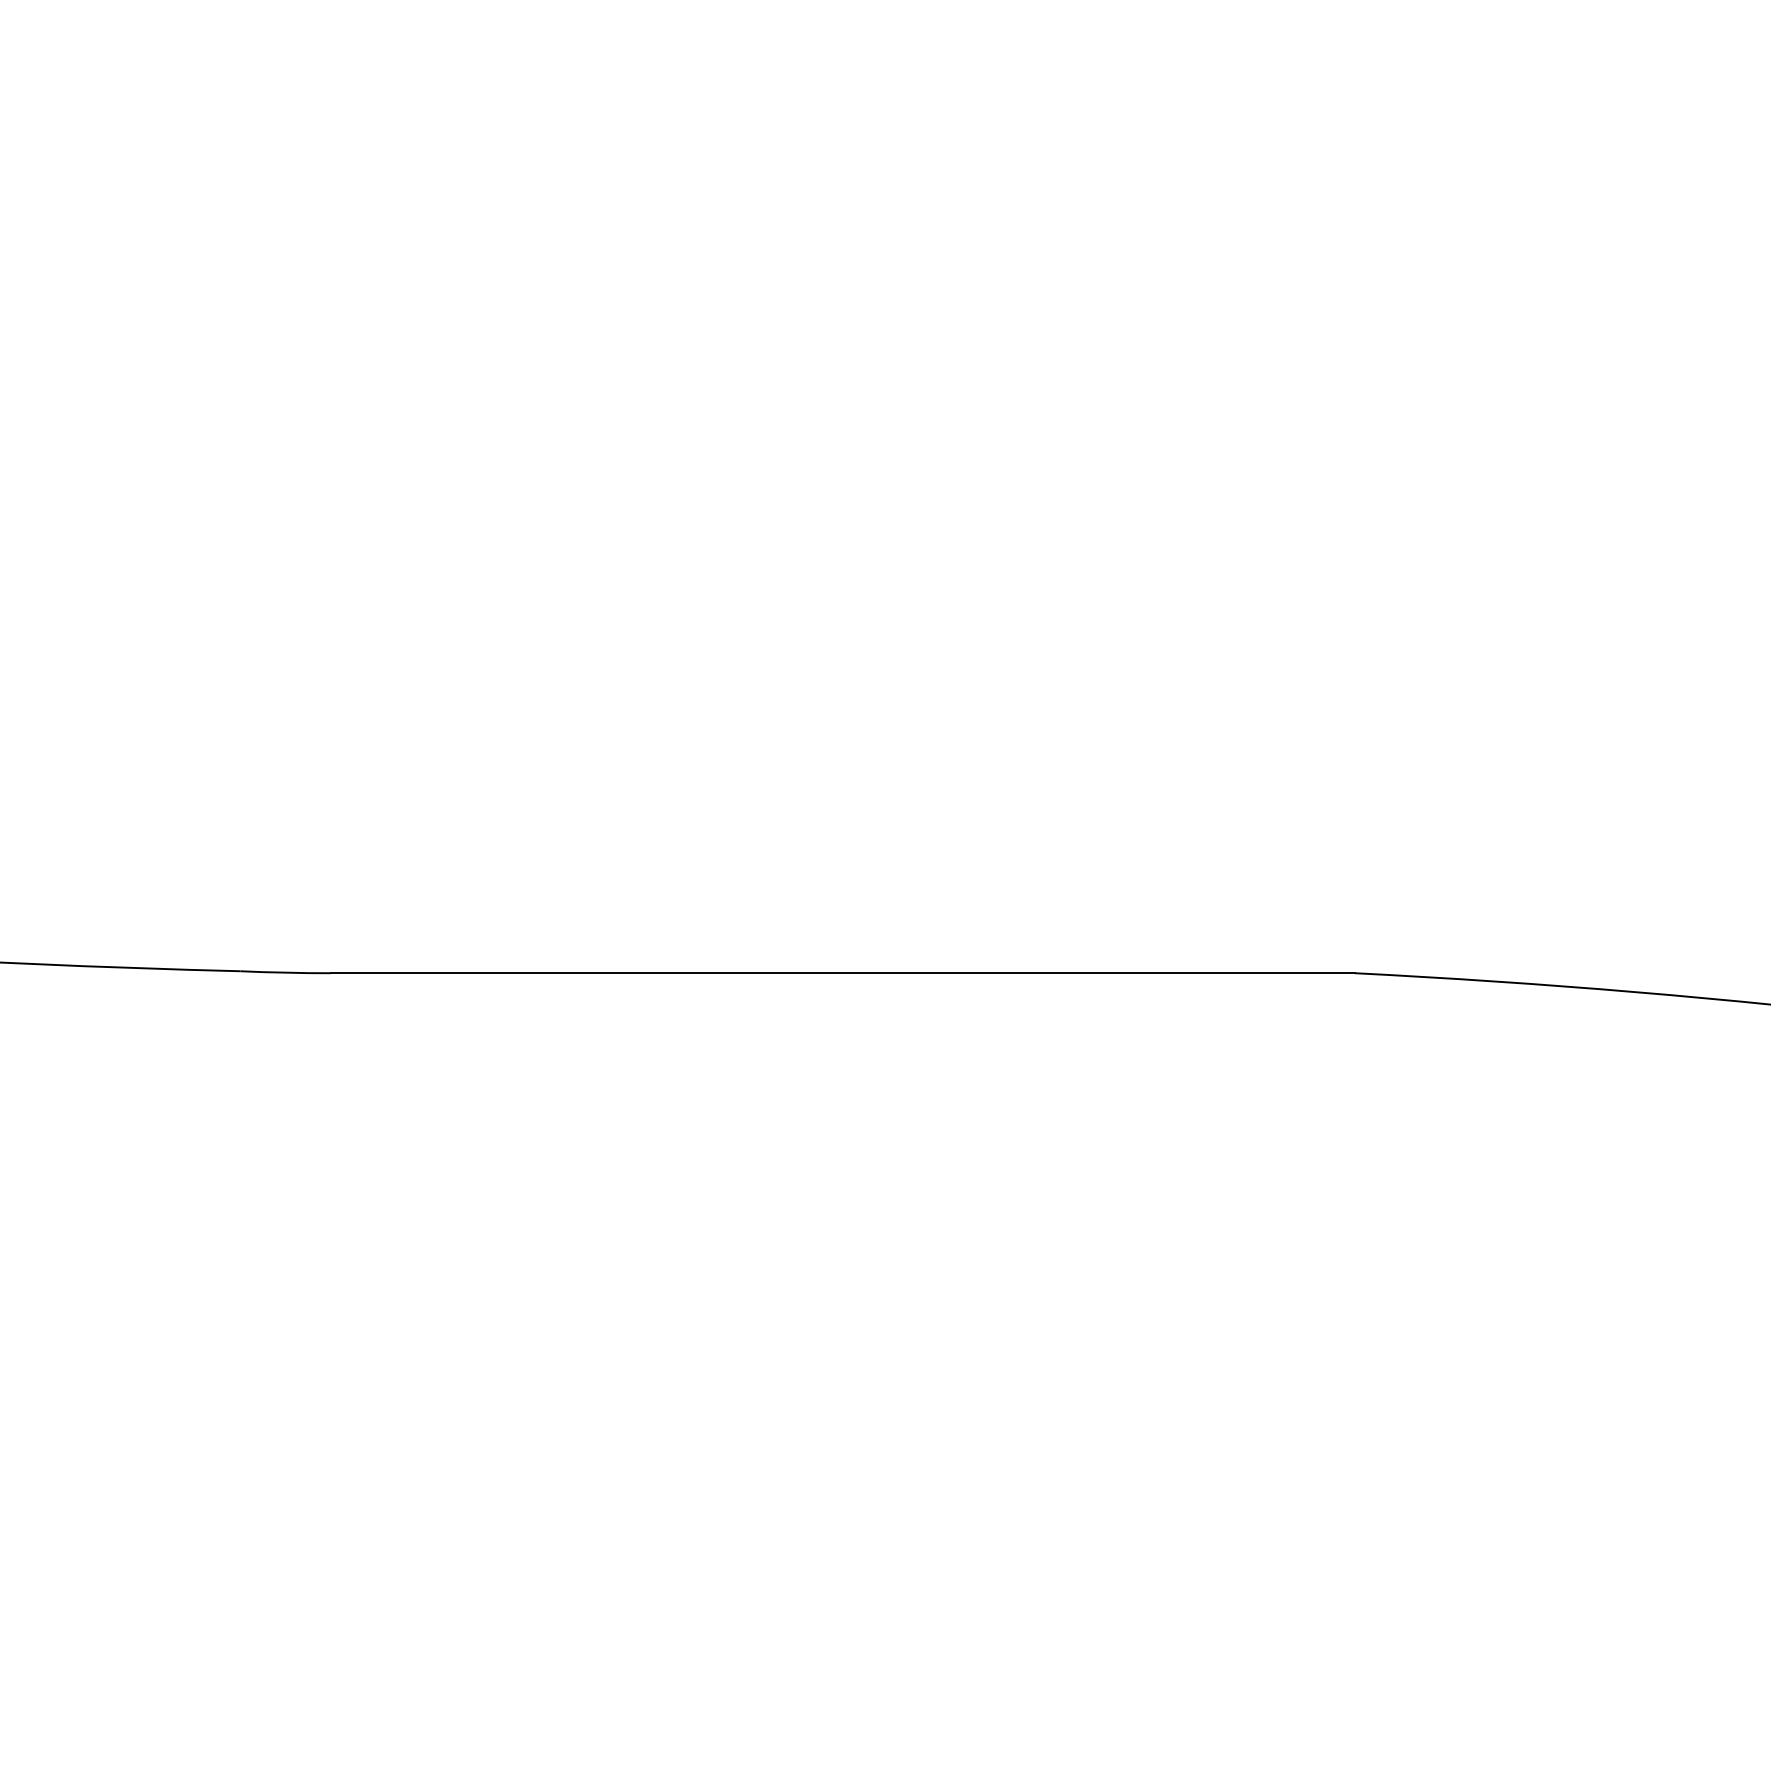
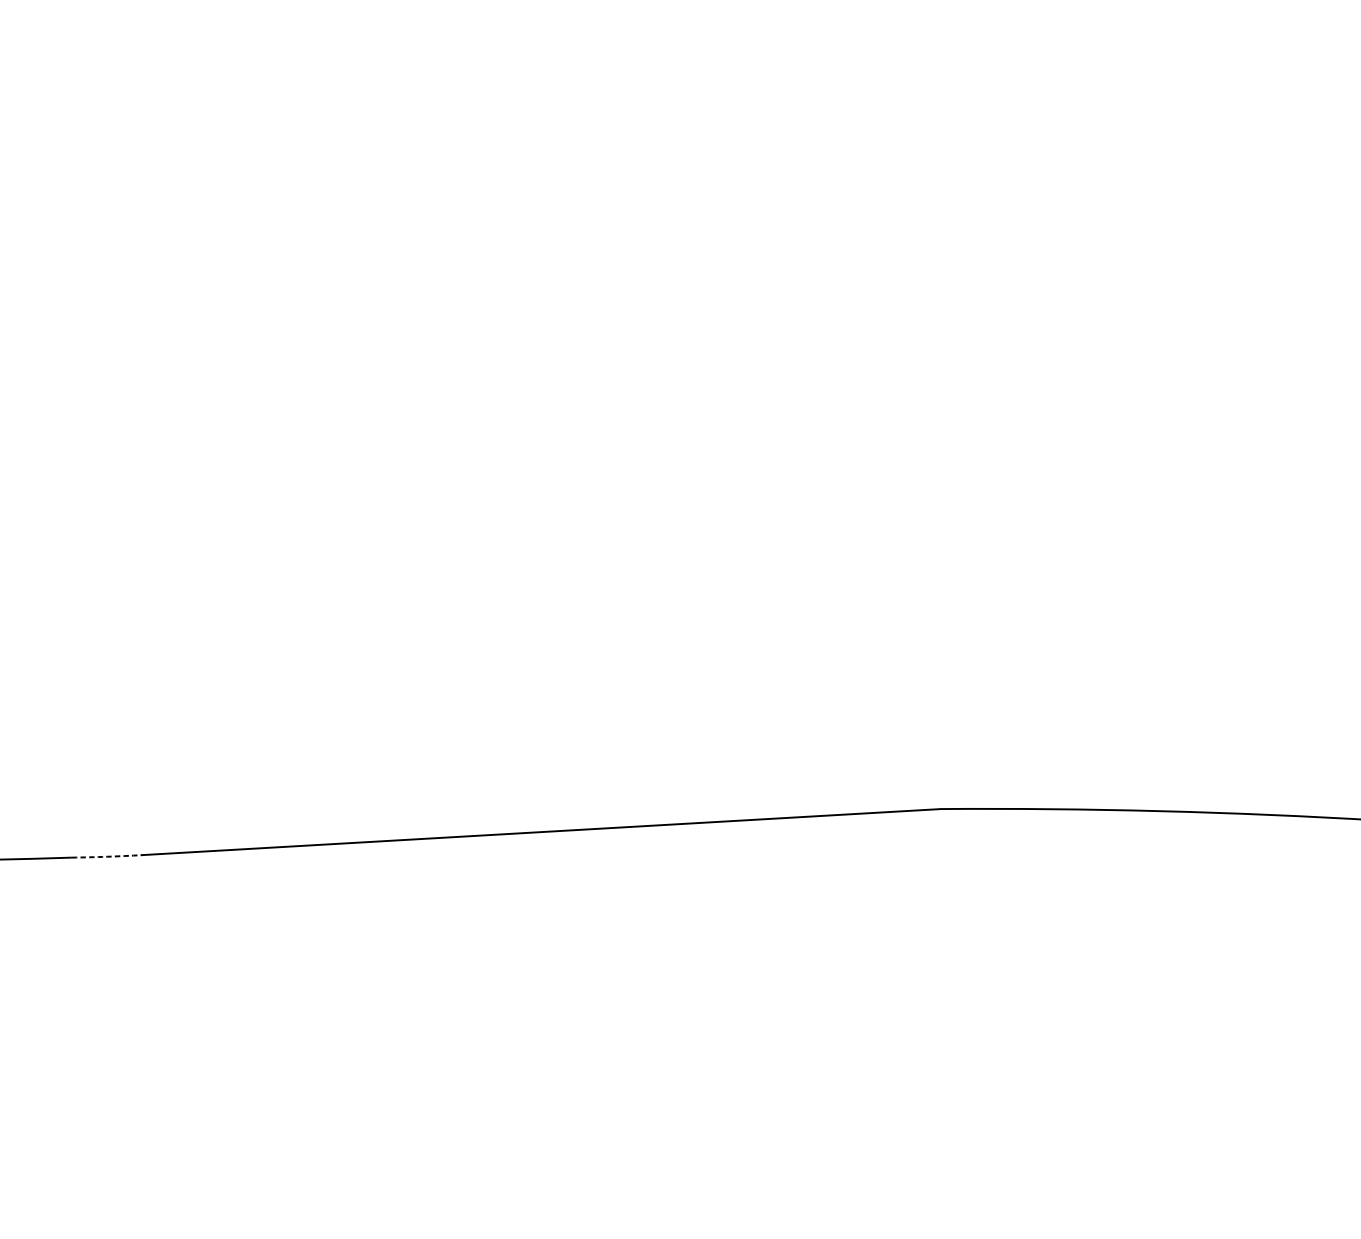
arc: (285, 972) -> (107, 856), solid -> dashed

